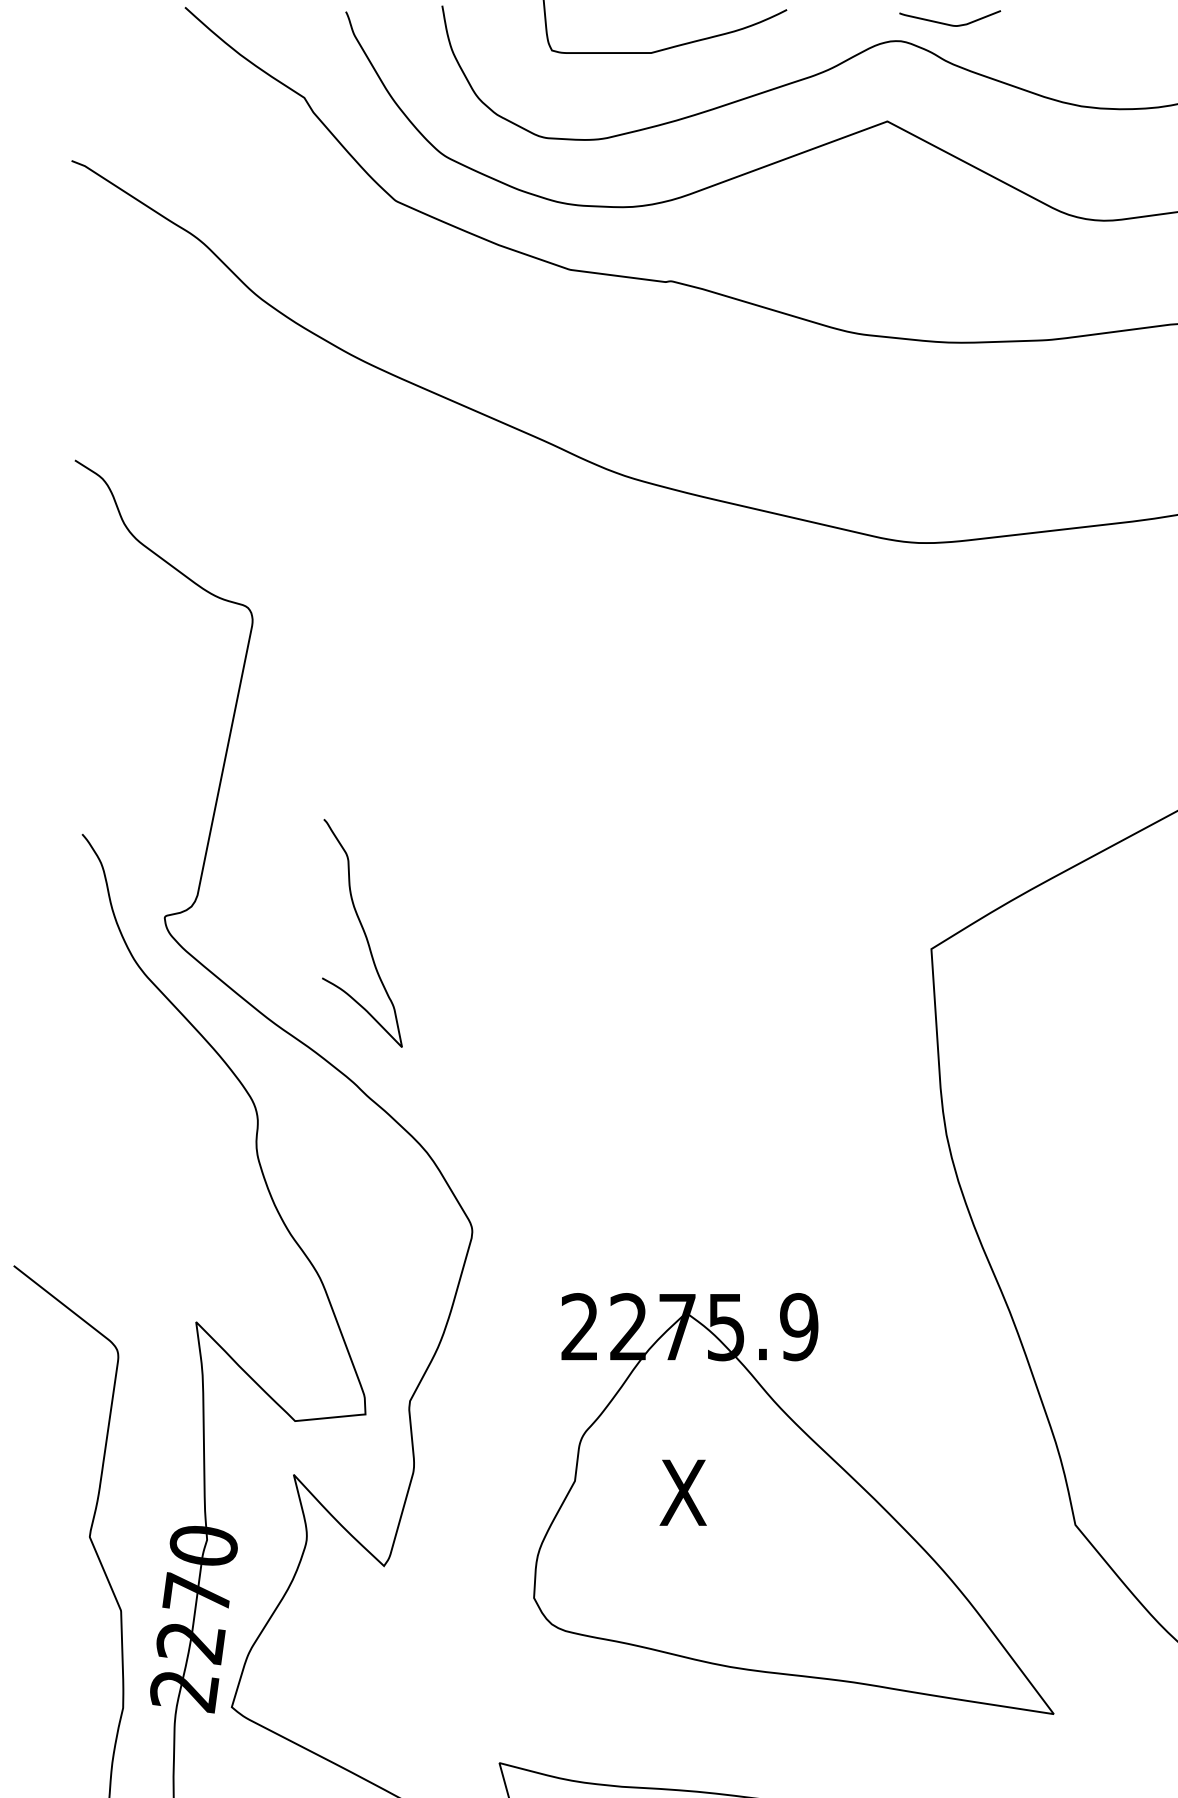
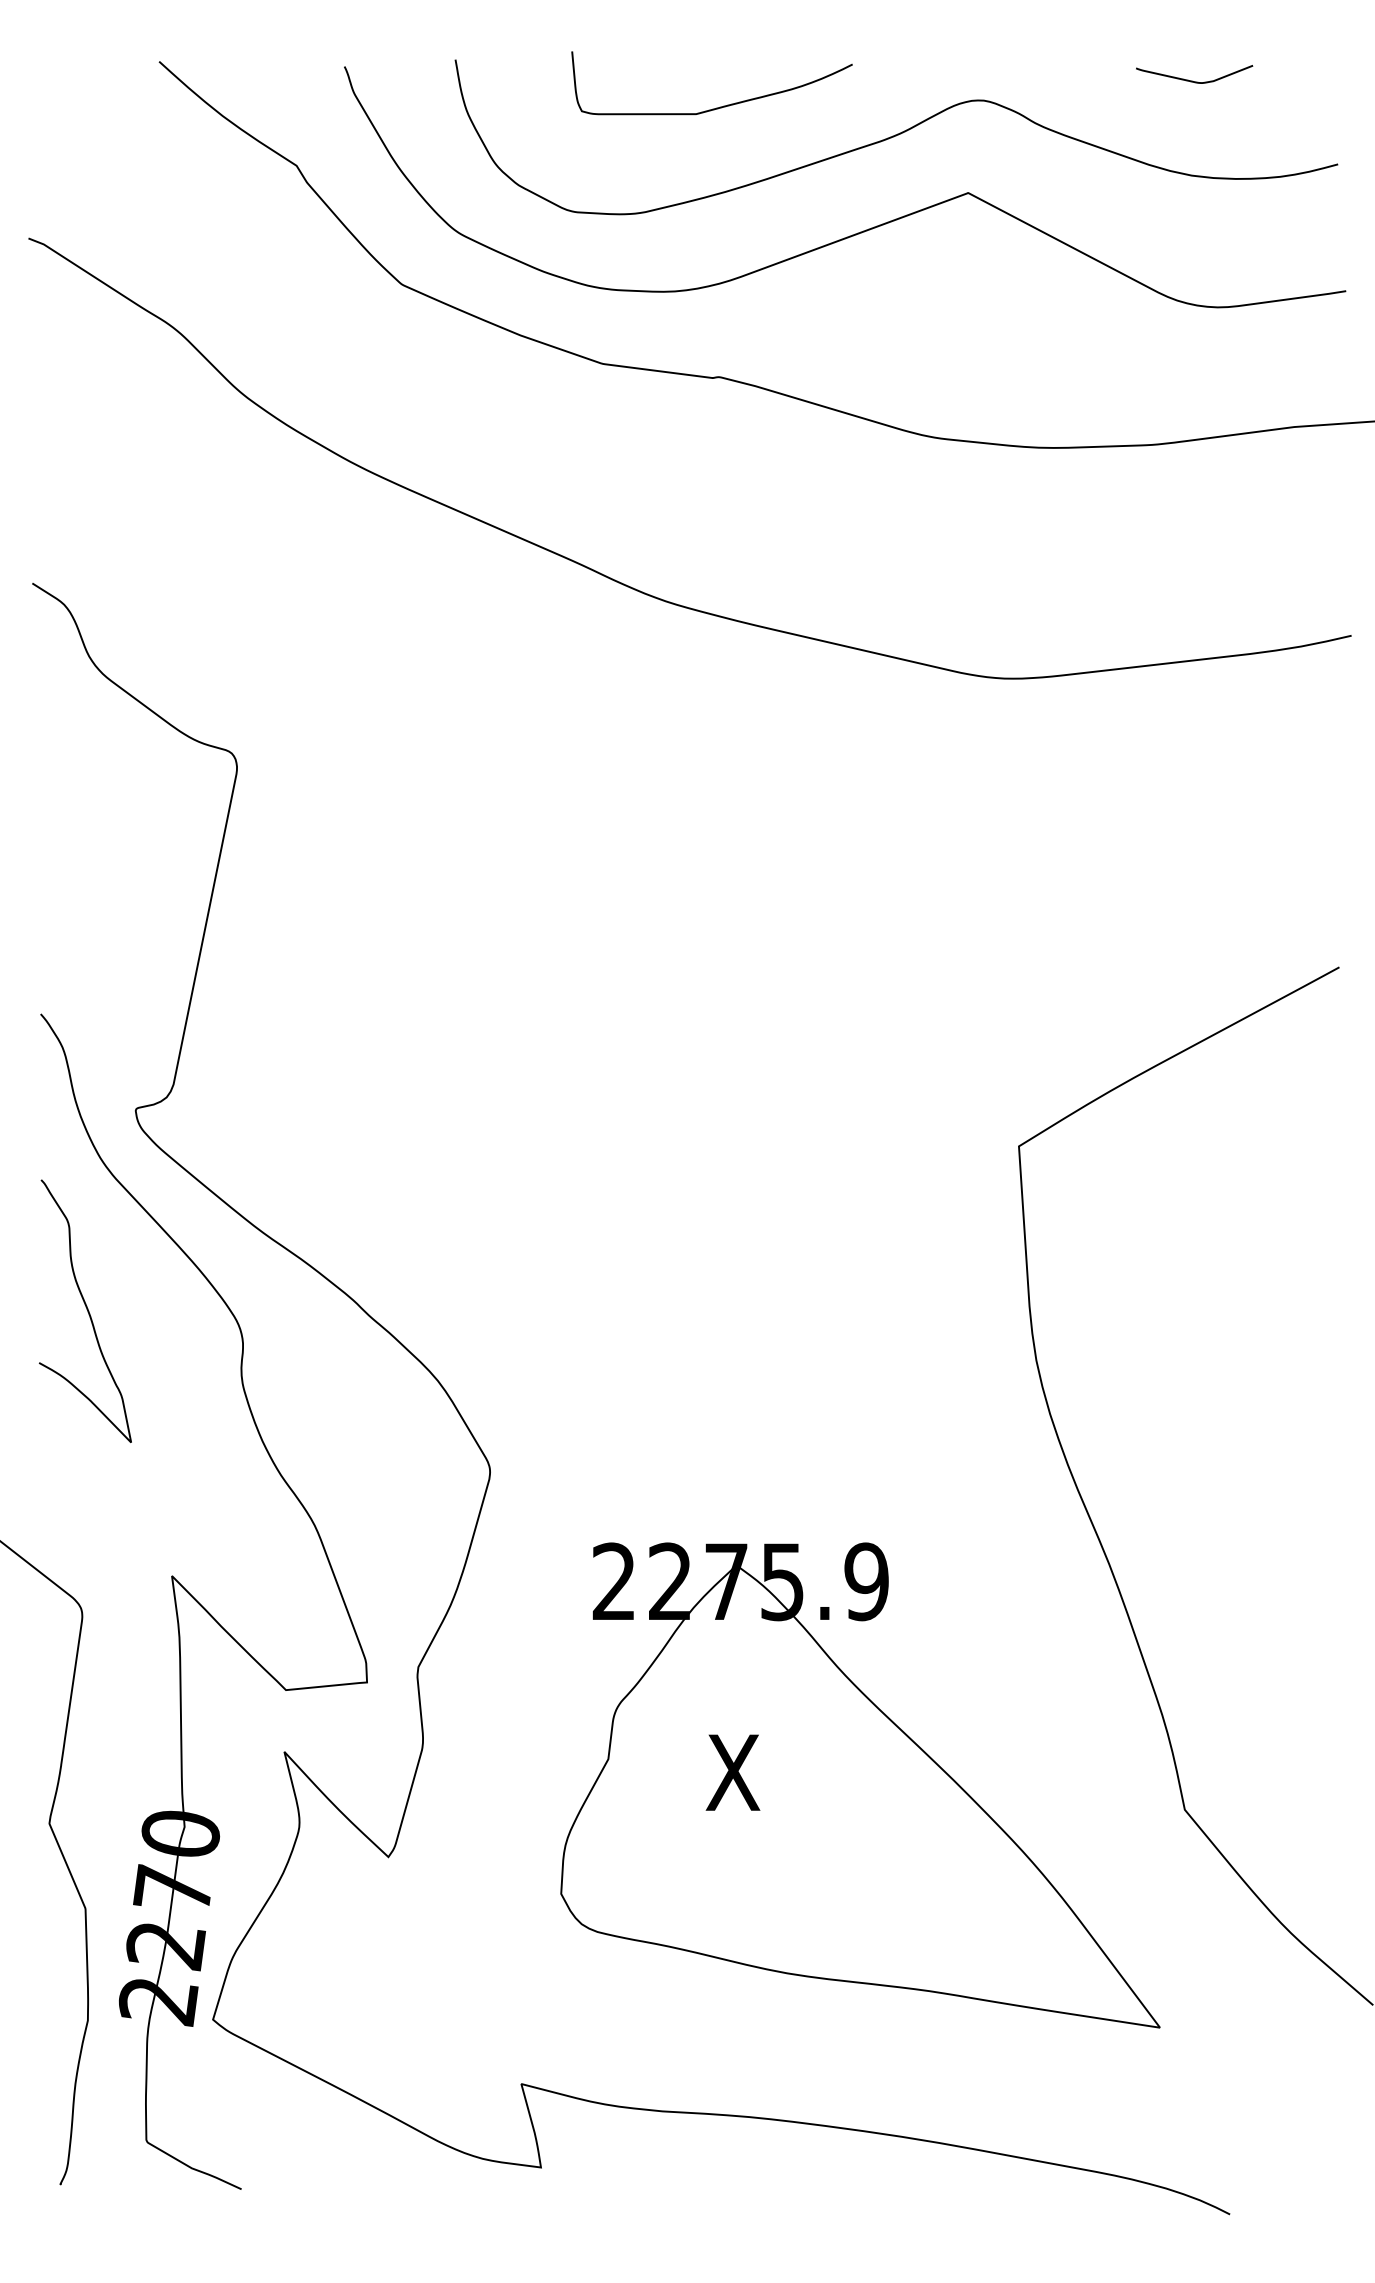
curve: (948, 23) -> (1192, 80), moved
curve: (363, 931) -> (86, 1309), moved

